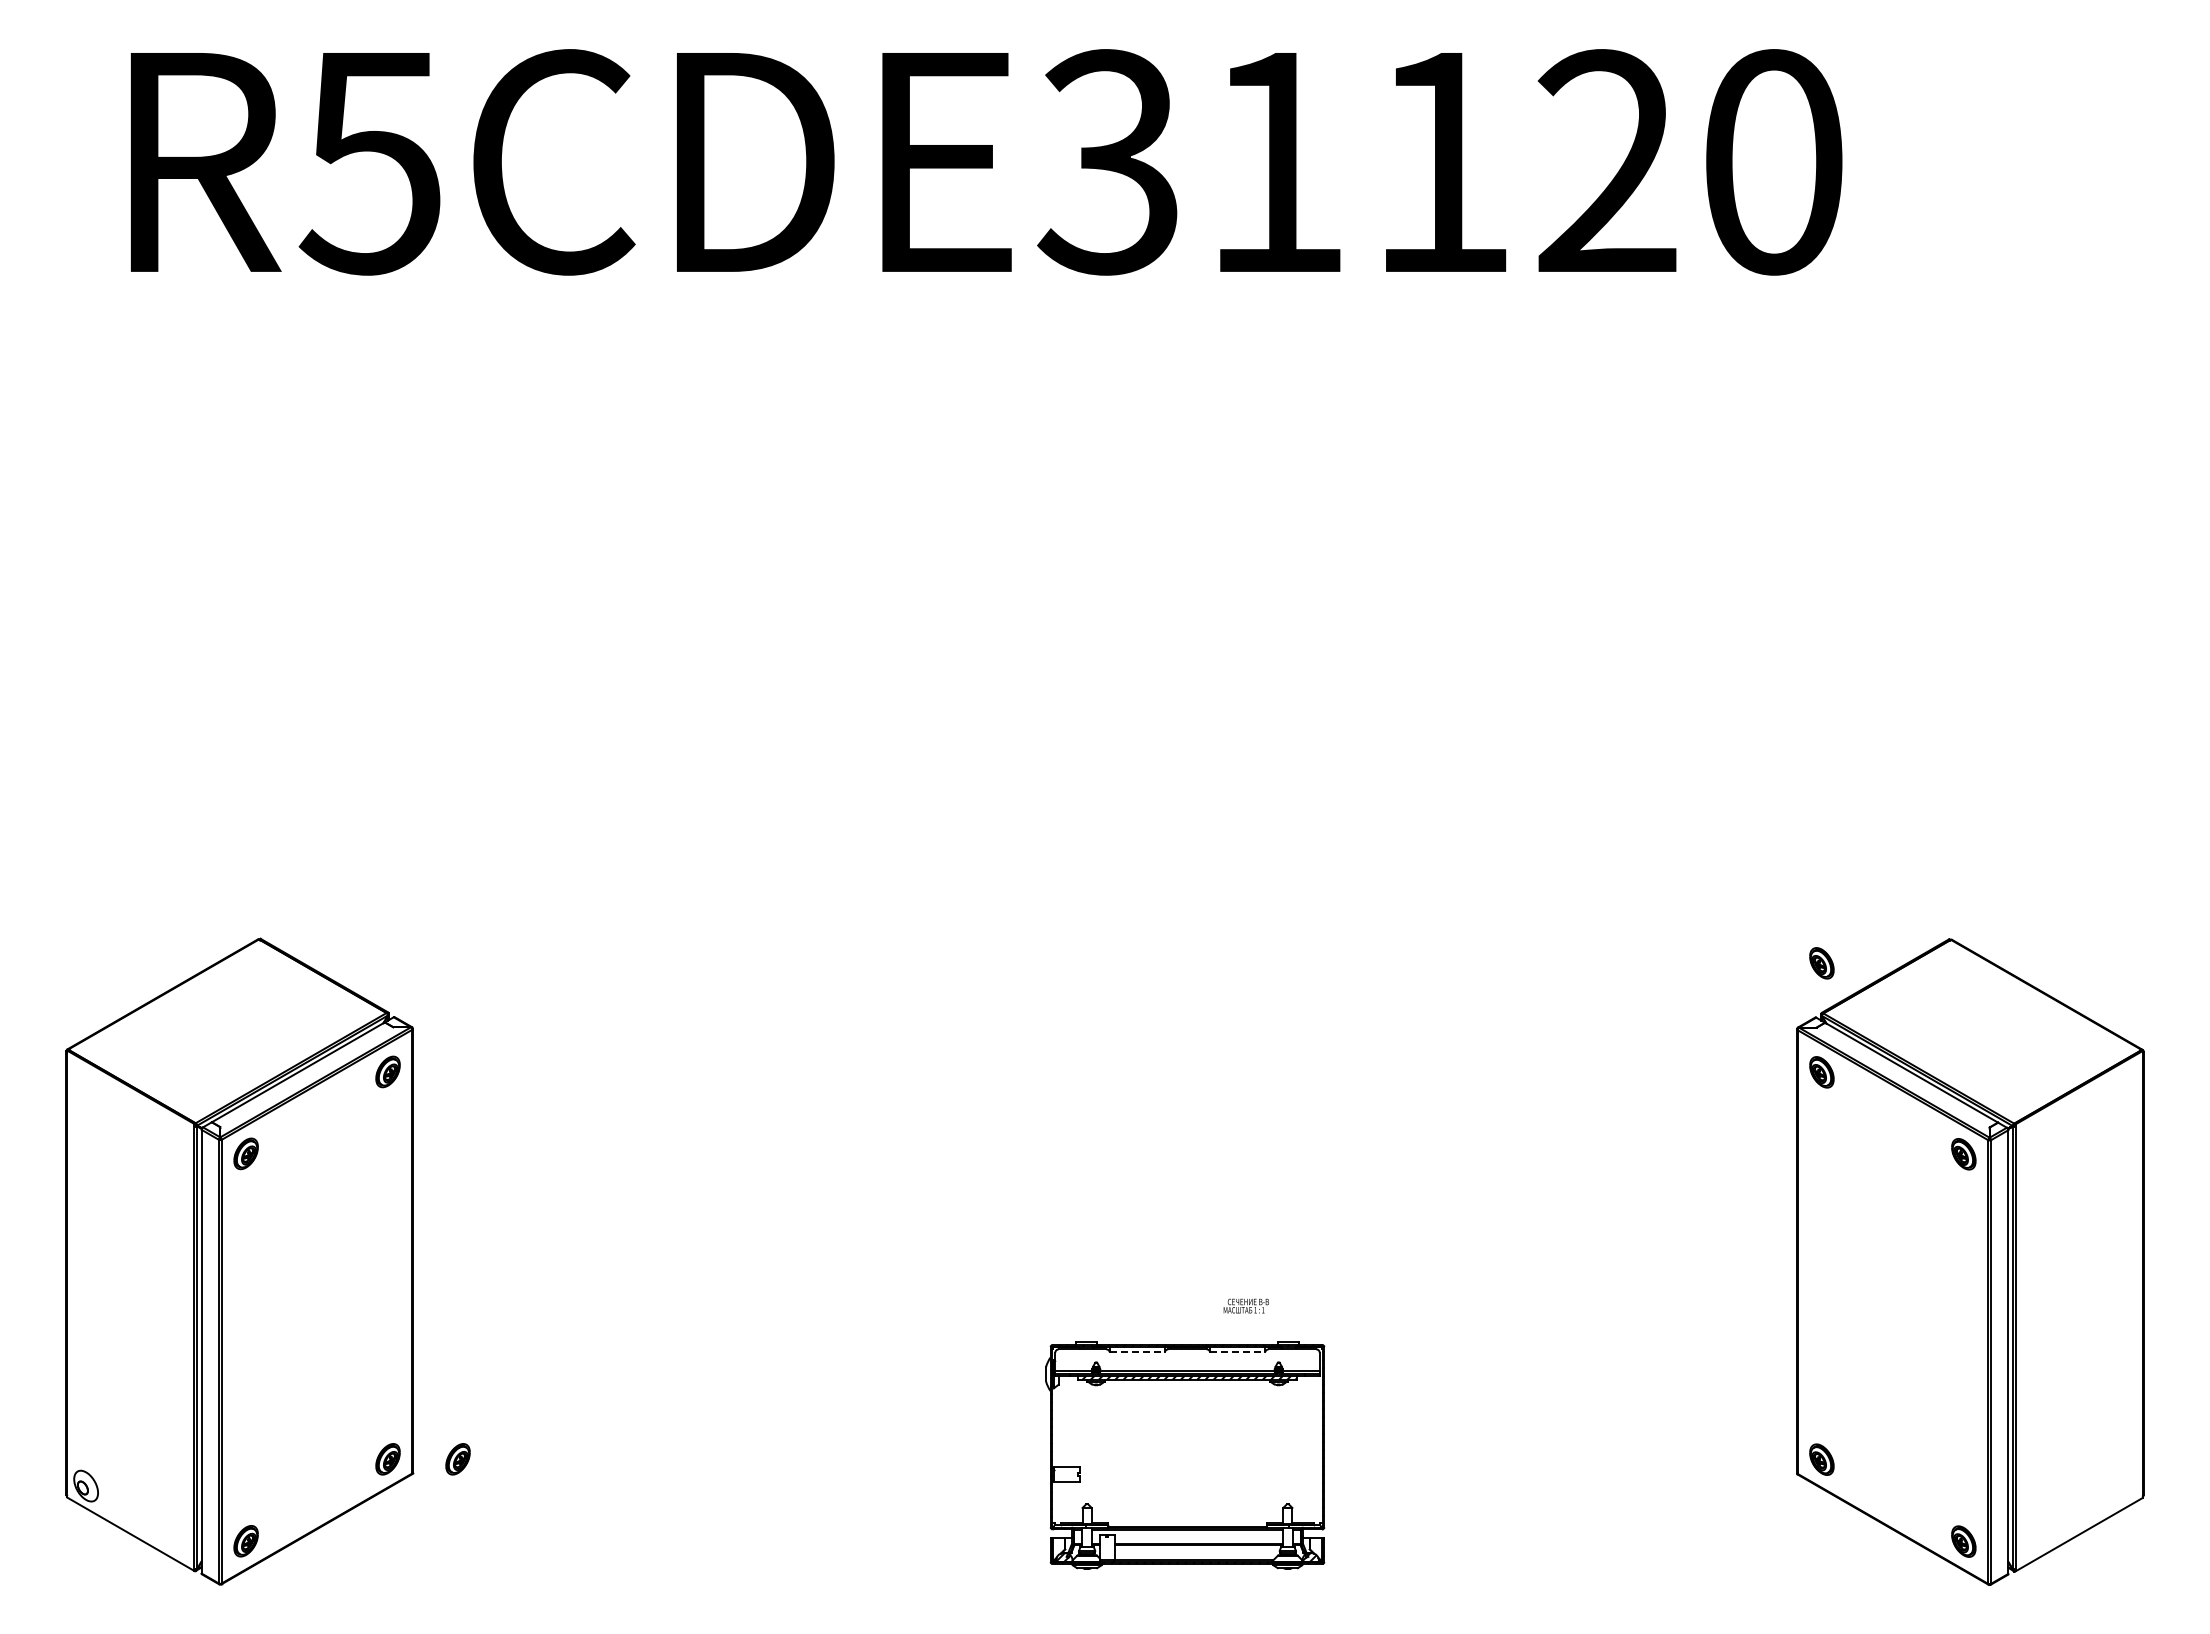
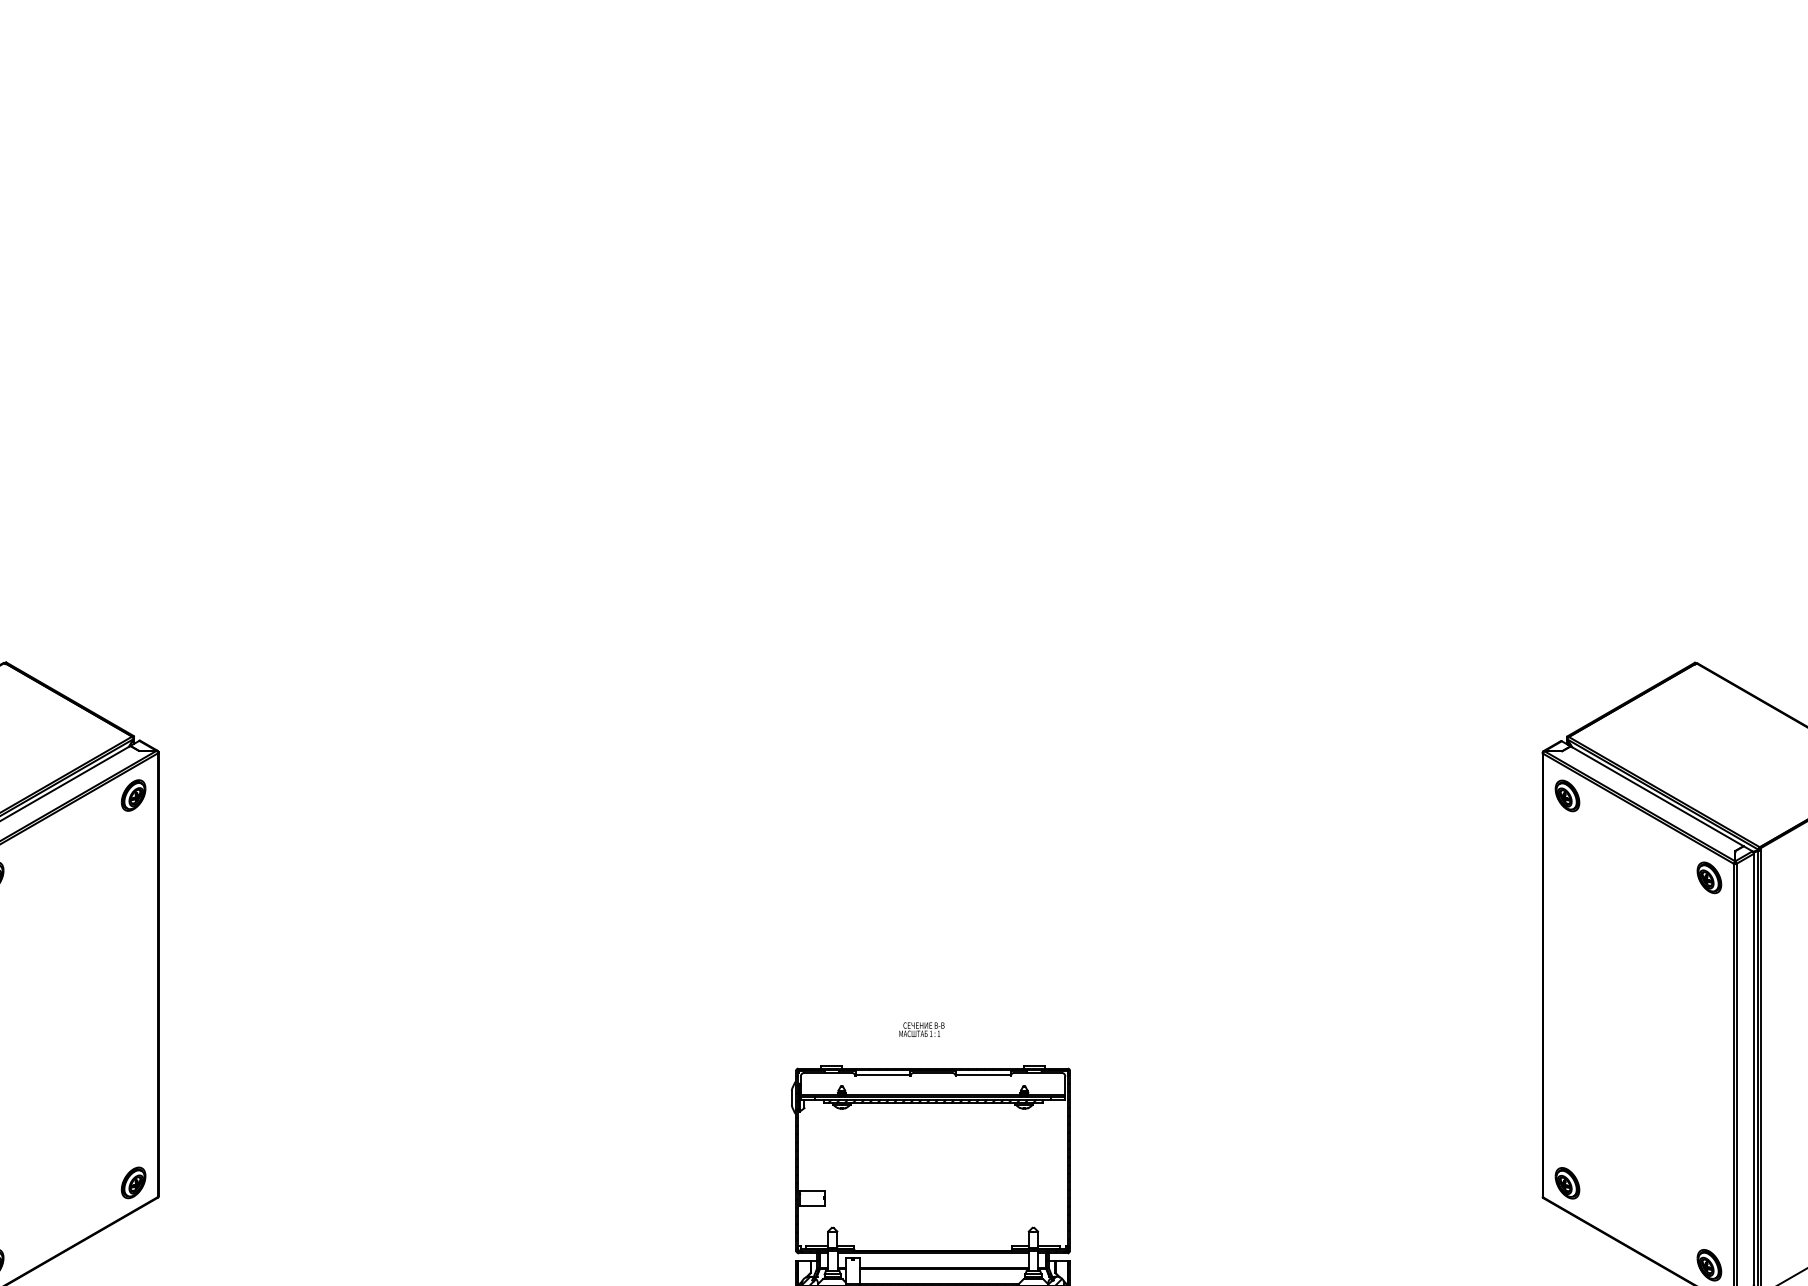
part: (1821, 963) -> (1567, 687), removed
text: (1245, 1305) -> (921, 1029), moved
line: (1137, 1351) -> (883, 1075), dashed -> solid
line: (1238, 1351) -> (984, 1075), dashed -> solid
part: (457, 1459) -> (203, 1183), removed

